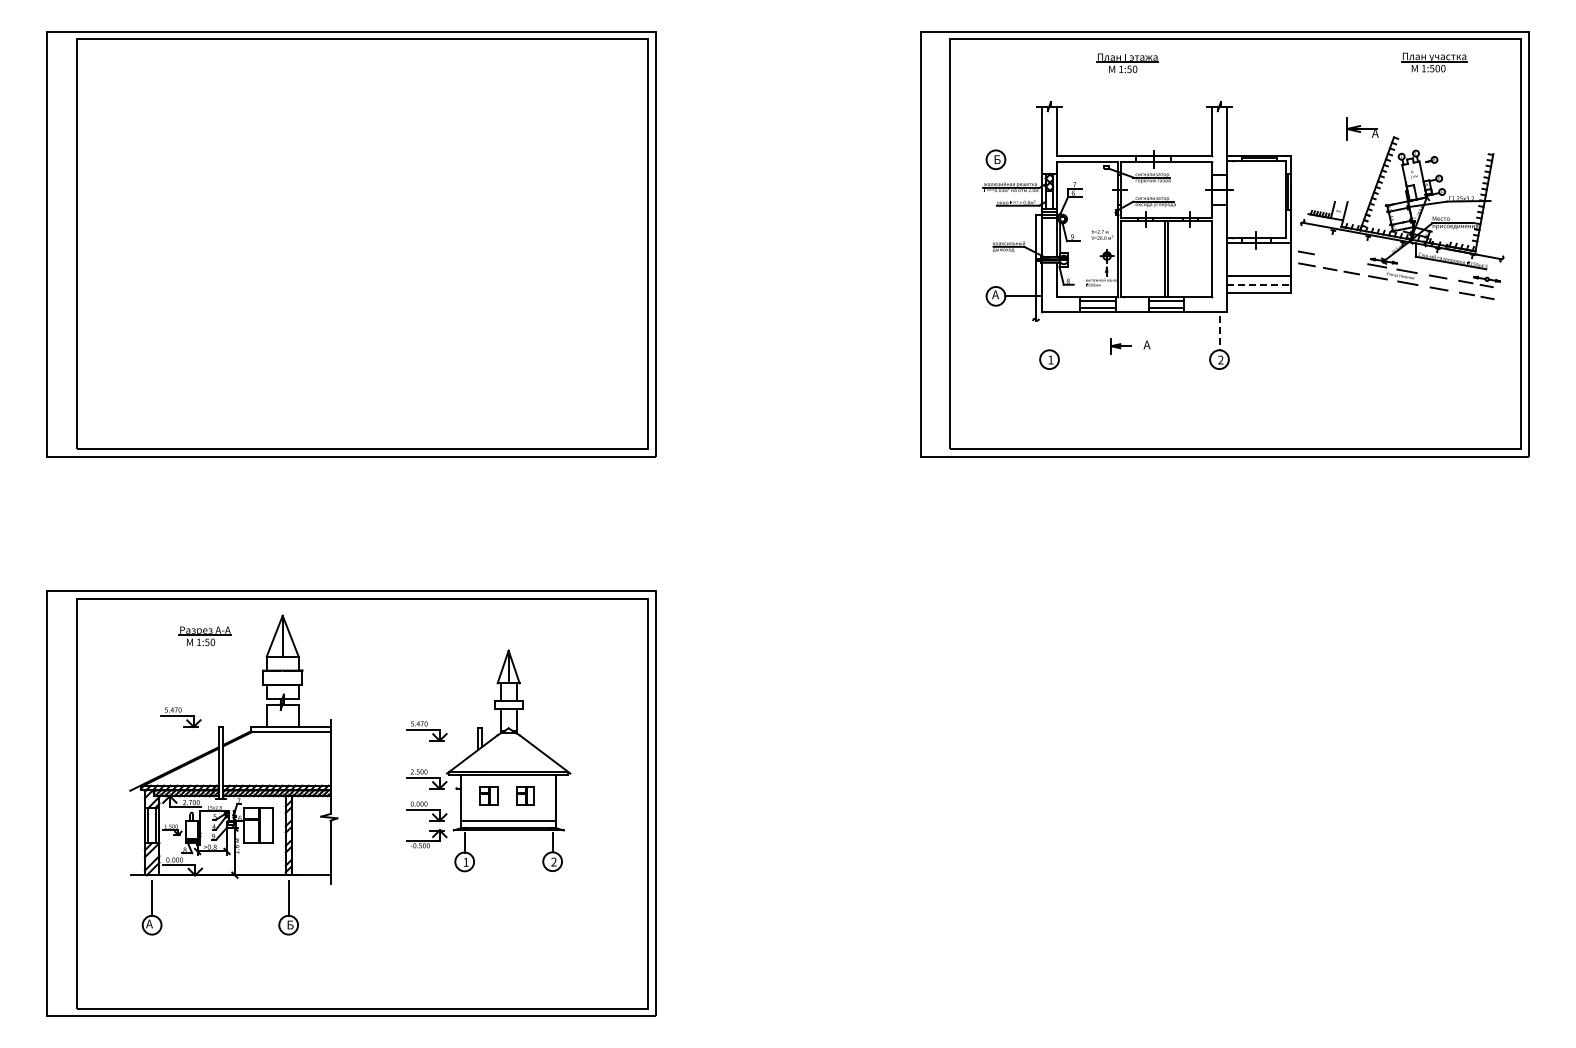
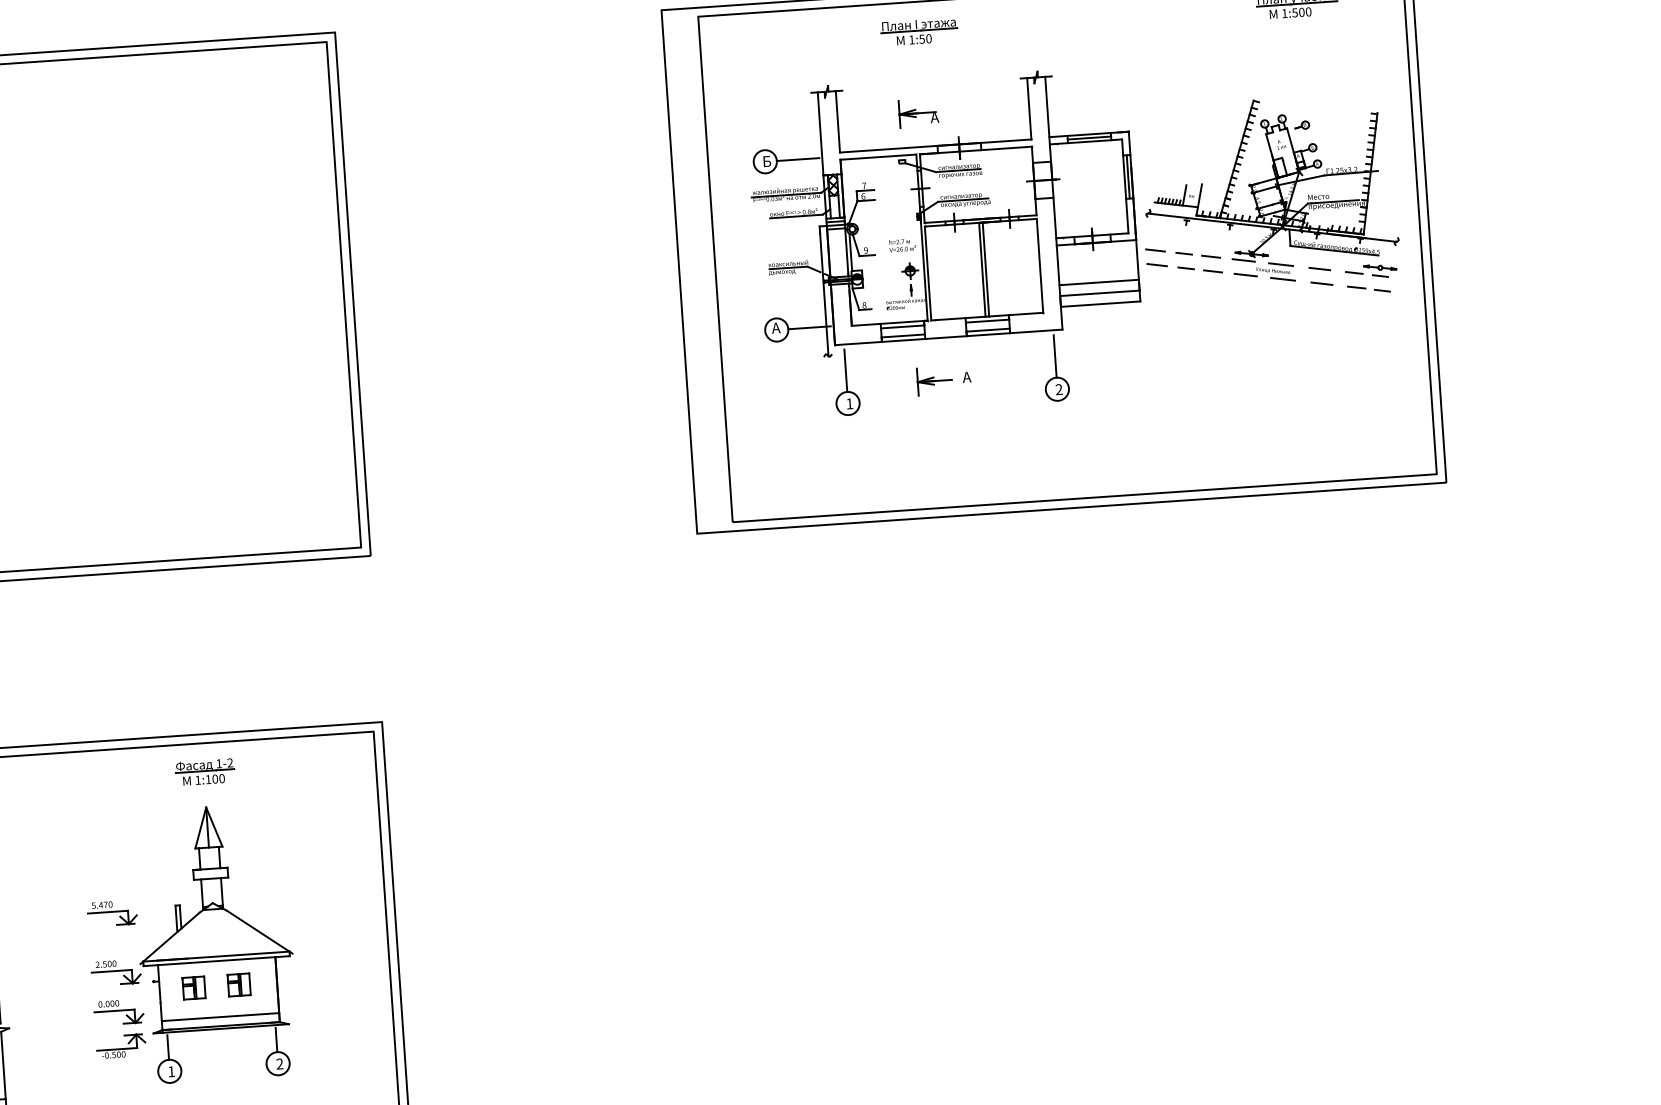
part: (1362, 128) -> (918, 112), moved
line: (1022, 159) -> (797, 159), added
line: (1342, 259) -> (1200, 255), added
line: (1259, 284) -> (1100, 293), dashed -> solid
line: (1049, 332) -> (845, 370), added
line: (1219, 333) -> (1055, 357), dashed -> solid
part: (1120, 345) -> (934, 380), size x1.43
part: (509, 621) -> (204, 771), added

